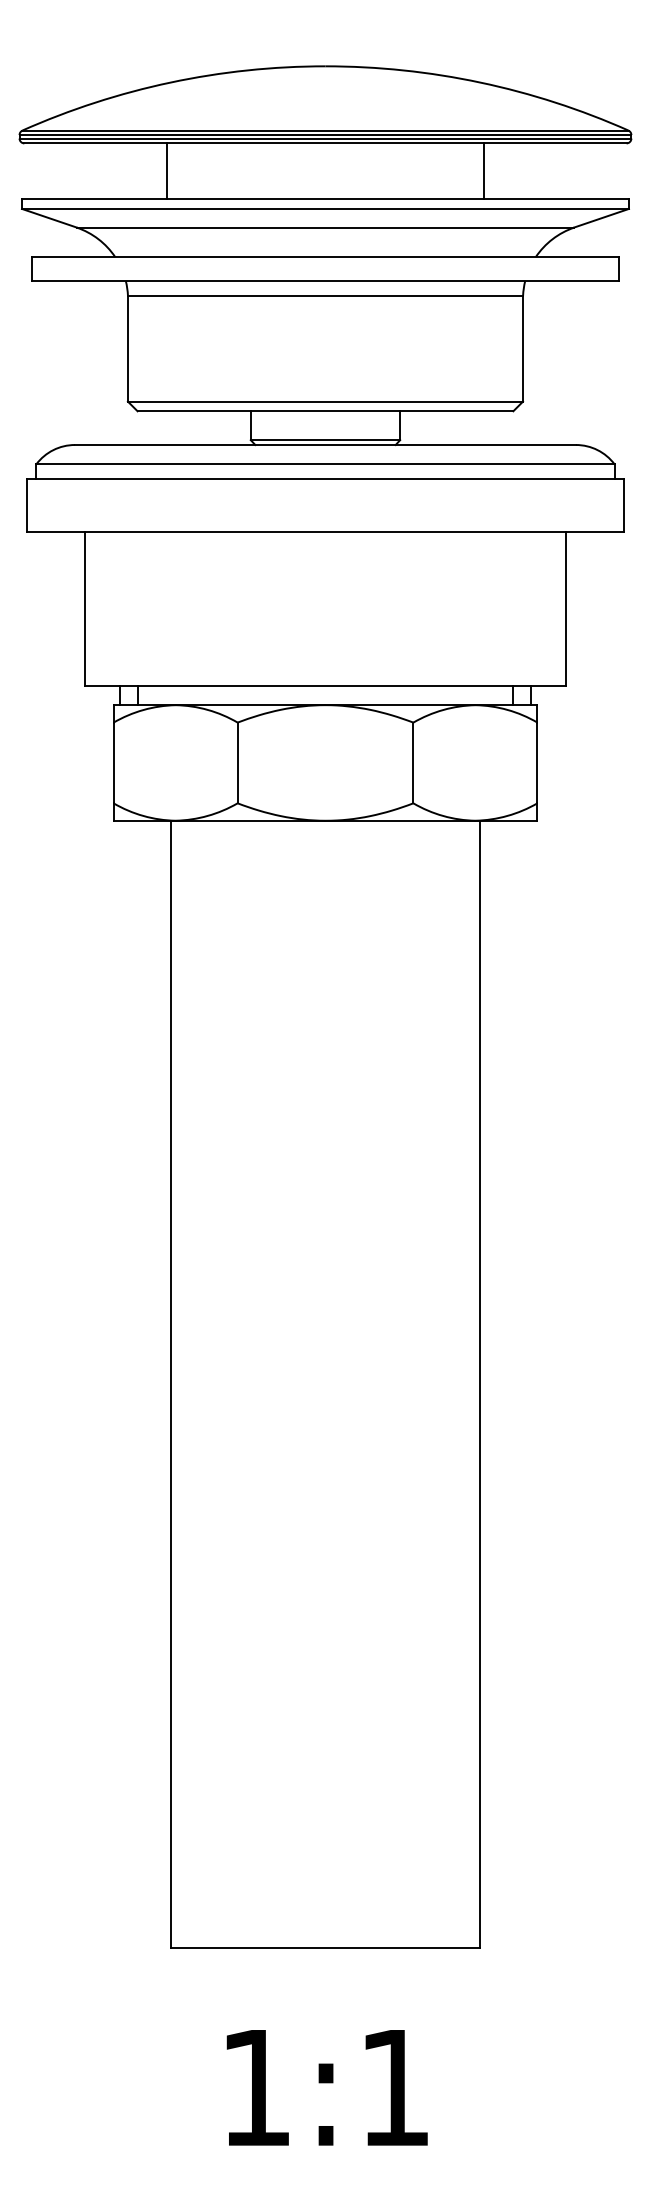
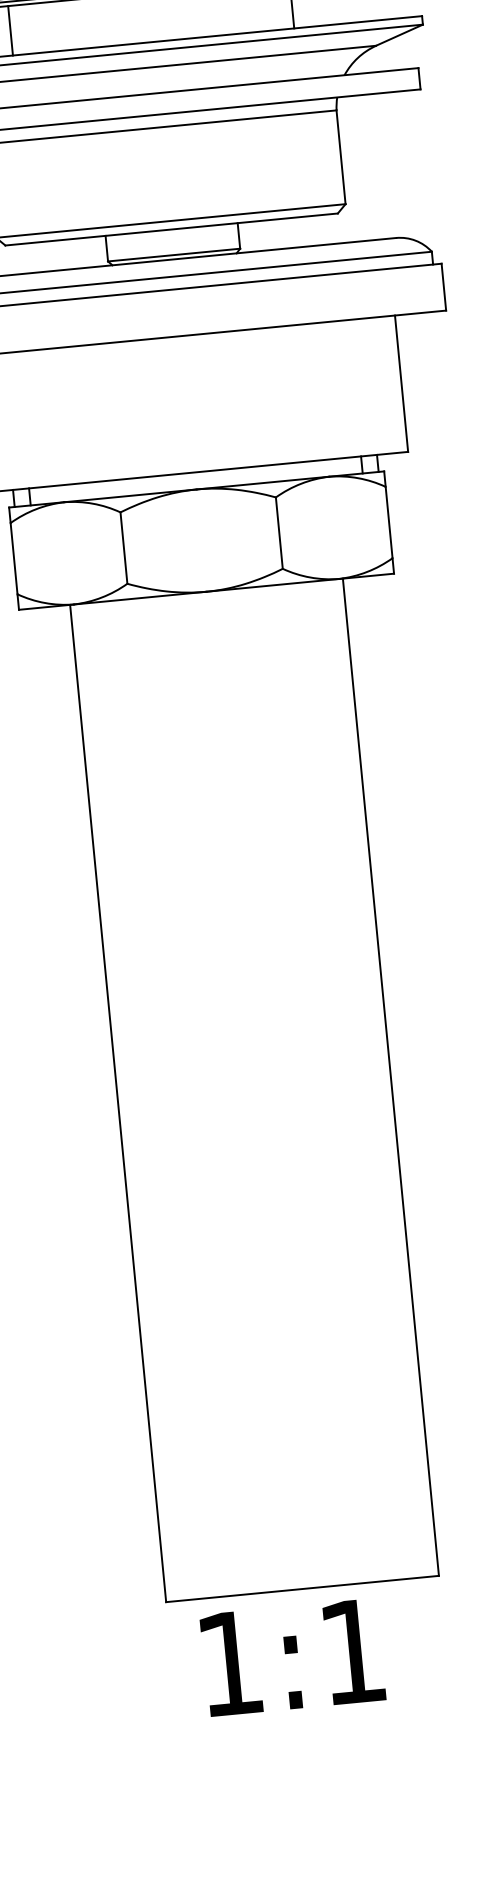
text: (326, 2087) -> (292, 1657), moved

